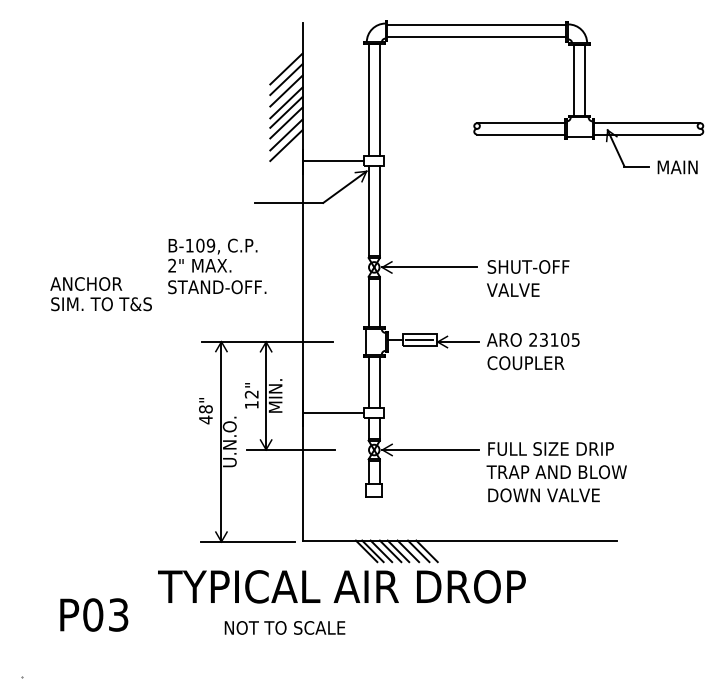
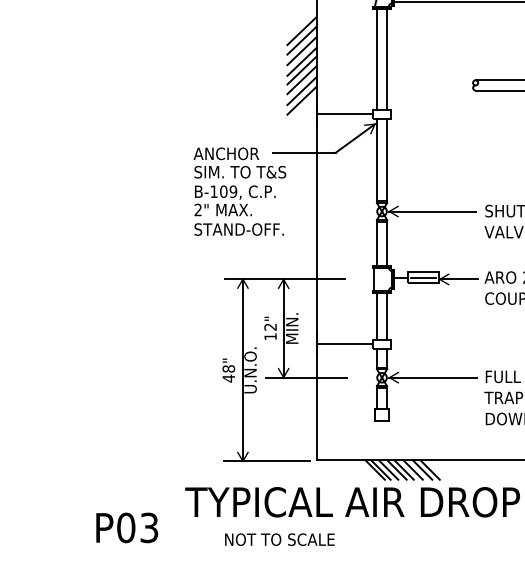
text: (100, 294) -> (239, 163), moved
text: (205, 411) -> (228, 370), moved
text: (284, 627) -> (279, 539), moved

